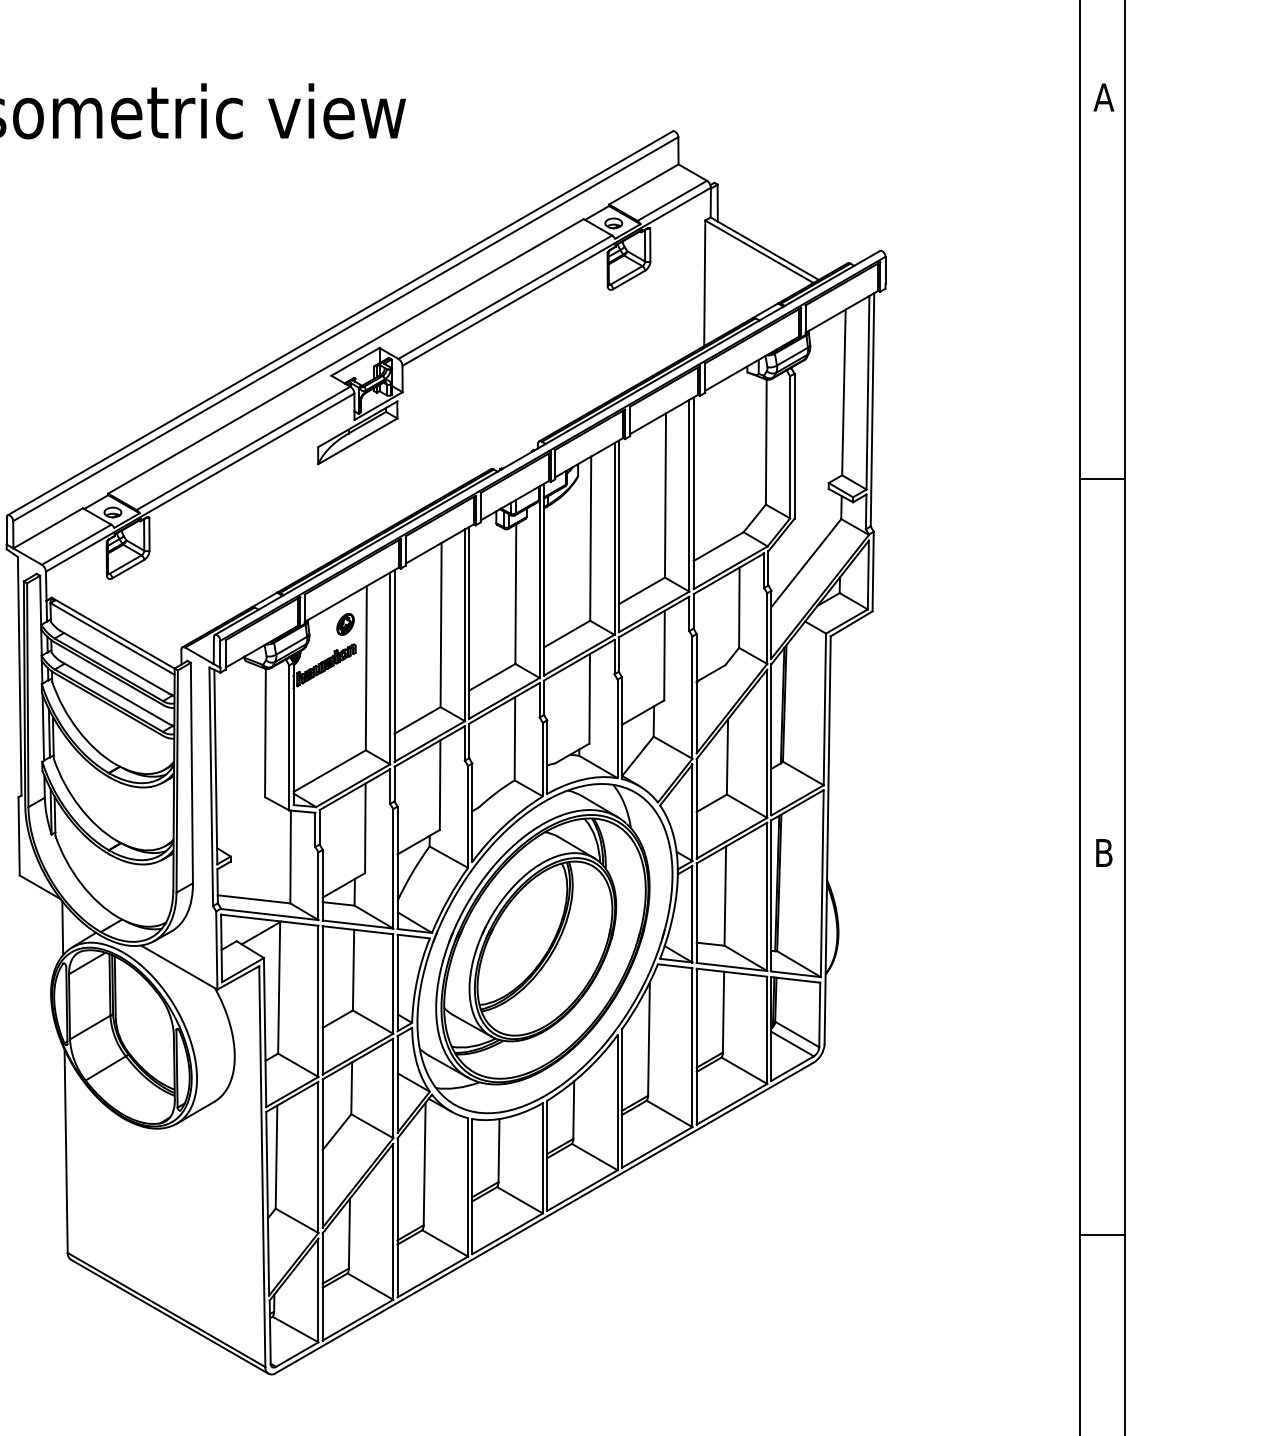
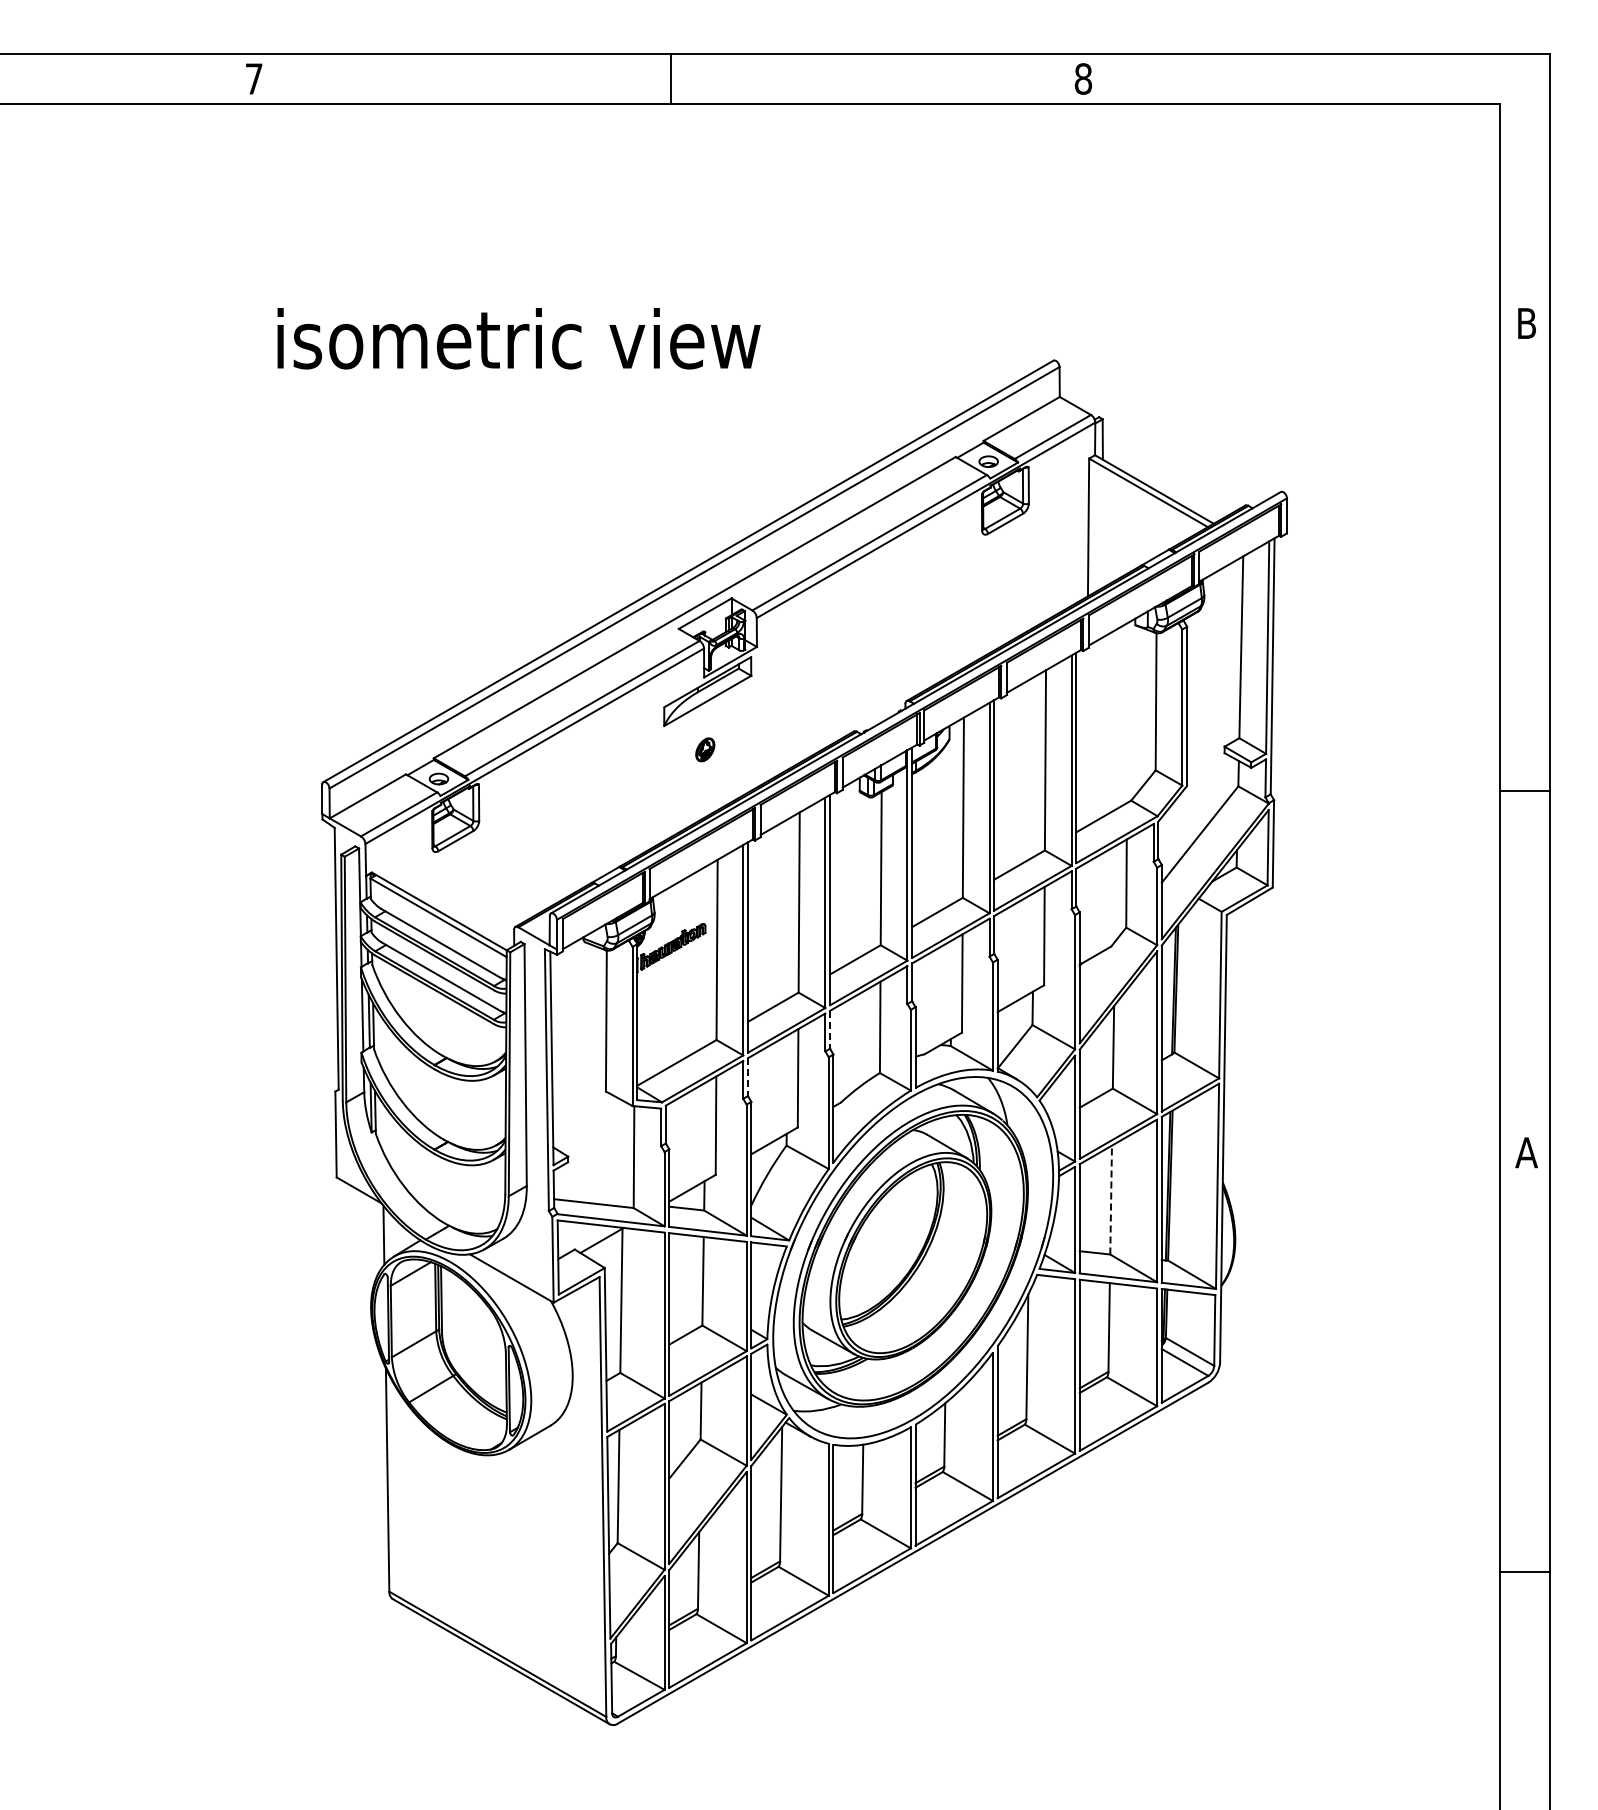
text: (1103, 97) -> (1526, 323), A -> B
line: (1101, 479) -> (1524, 790), moved
part: (345, 624) -> (705, 749), moved
line: (469, 740) -> (830, 1029), solid -> dashed
line: (394, 784) -> (748, 1077), solid -> dashed
text: (1103, 852) -> (1526, 1152), B -> A
line: (725, 895) -> (1111, 1199), solid -> dashed

